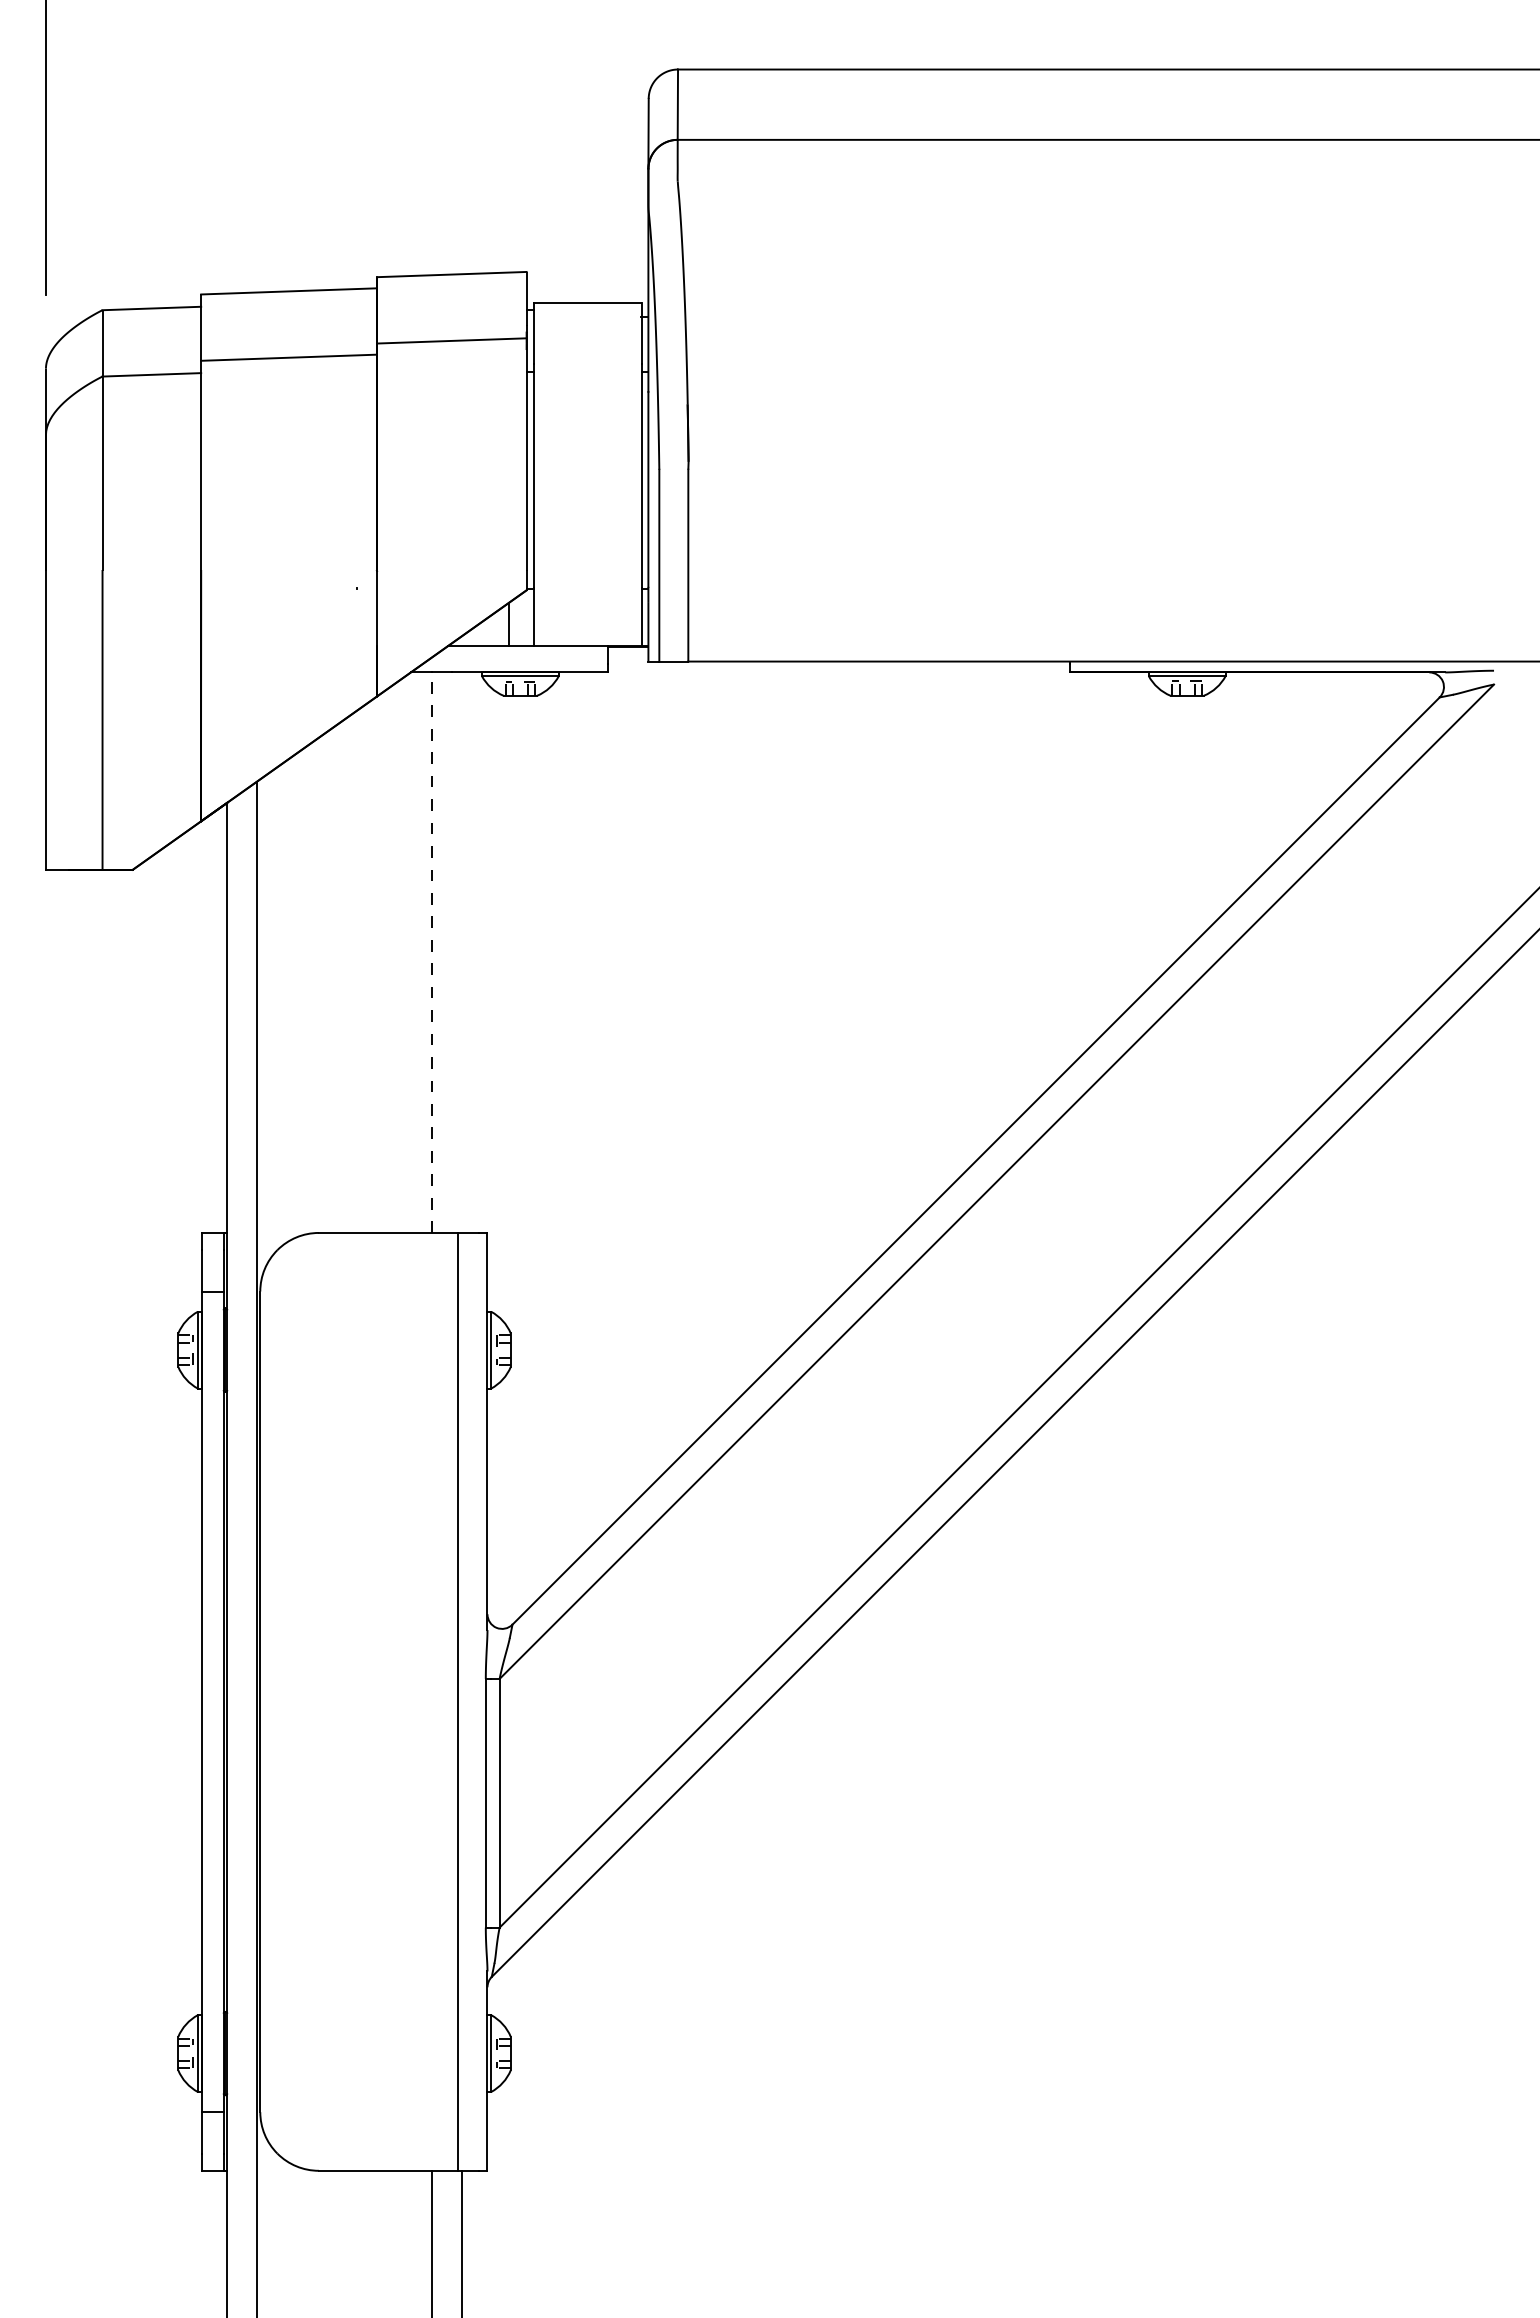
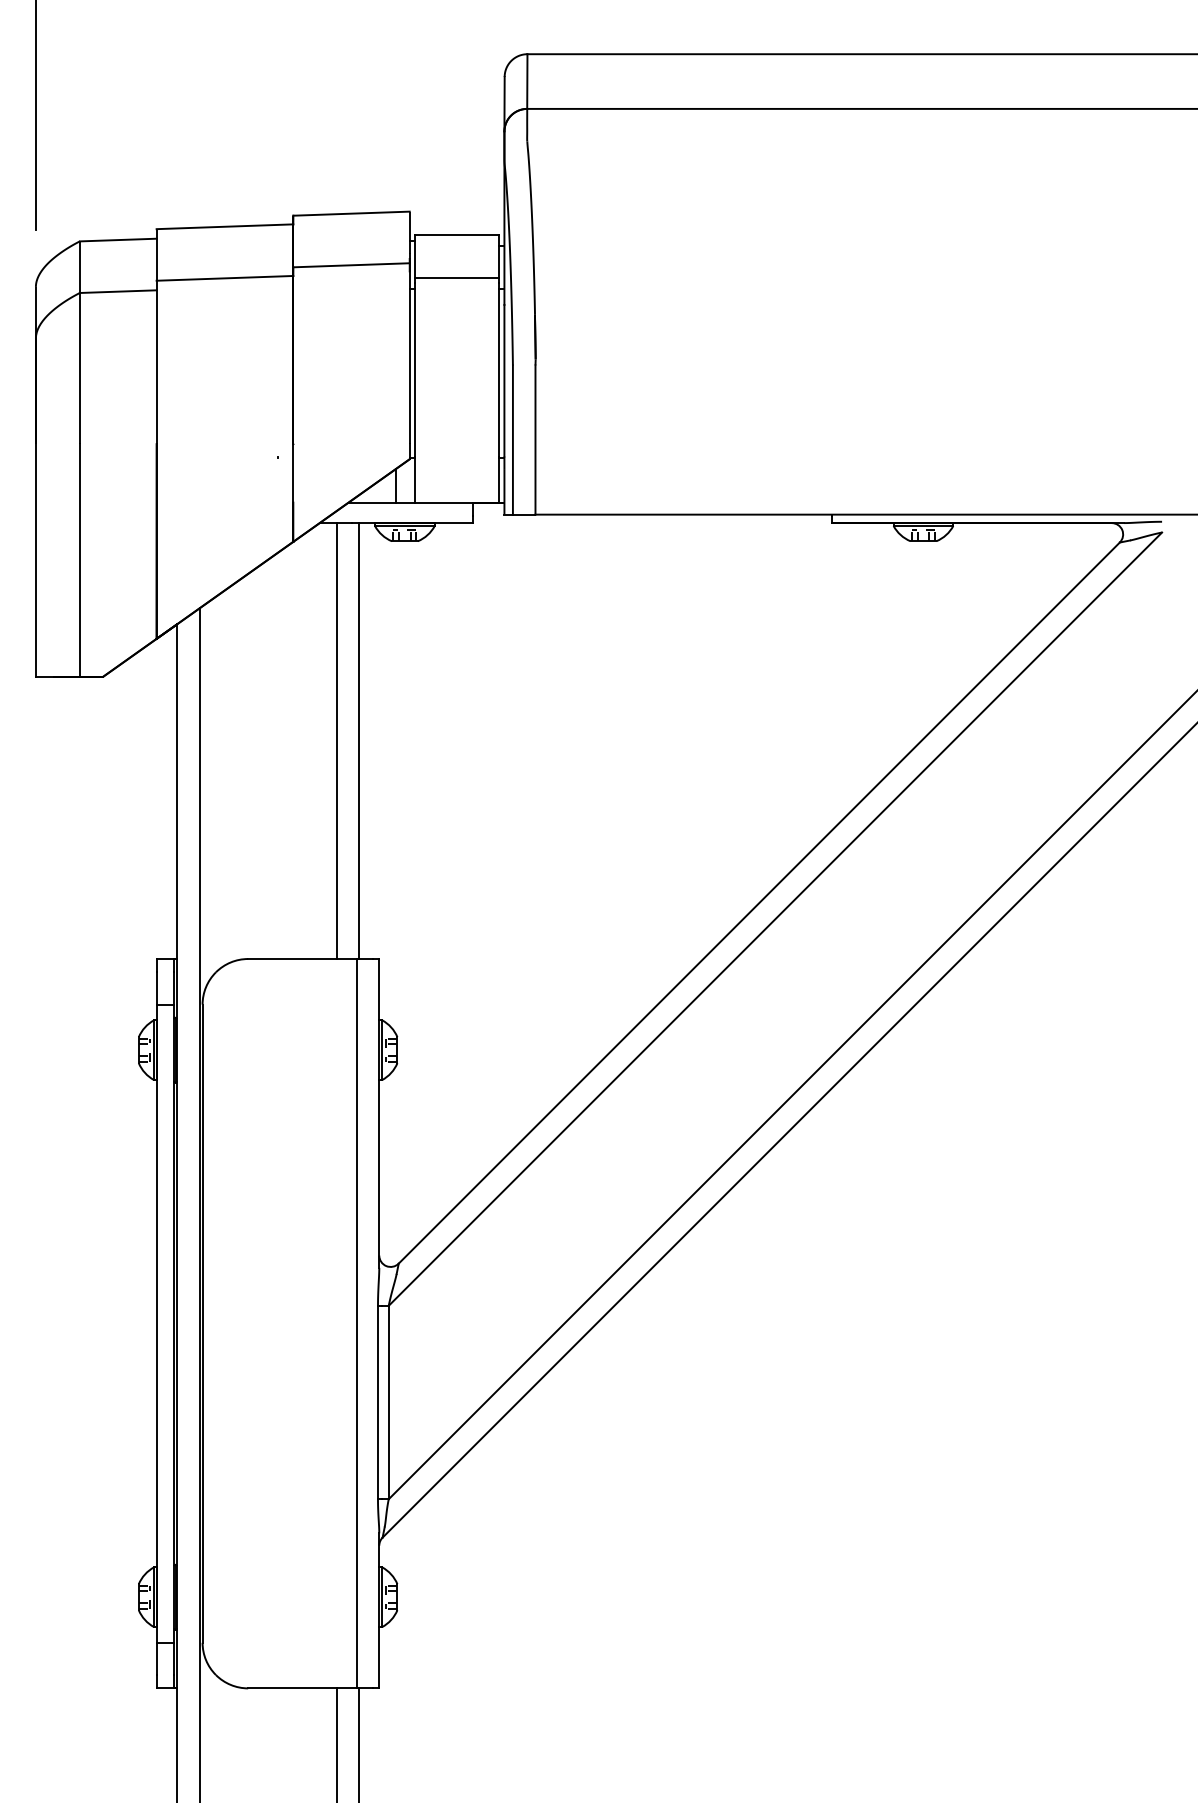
line: (587, 357) -> (457, 278), added
line: (432, 952) -> (336, 740), dashed -> solid
line: (461, 952) -> (359, 740), added

